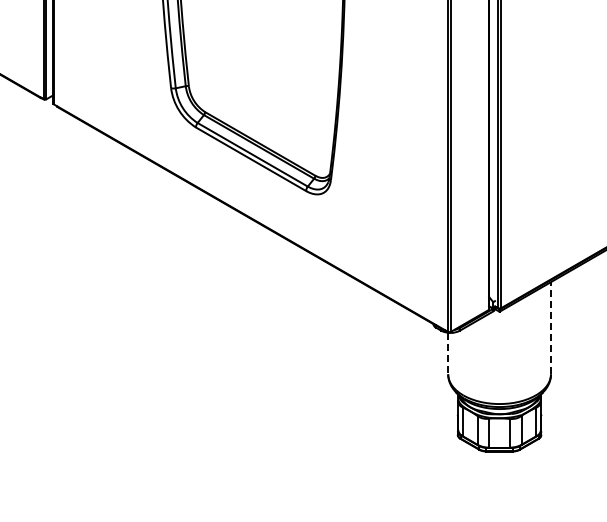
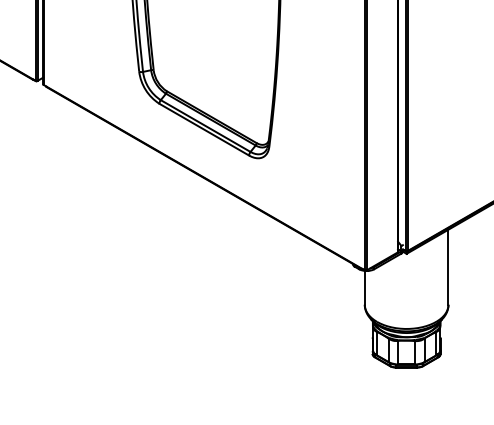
line: (550, 327) -> (448, 266), dashed -> solid
line: (448, 353) -> (365, 287), dashed -> solid

